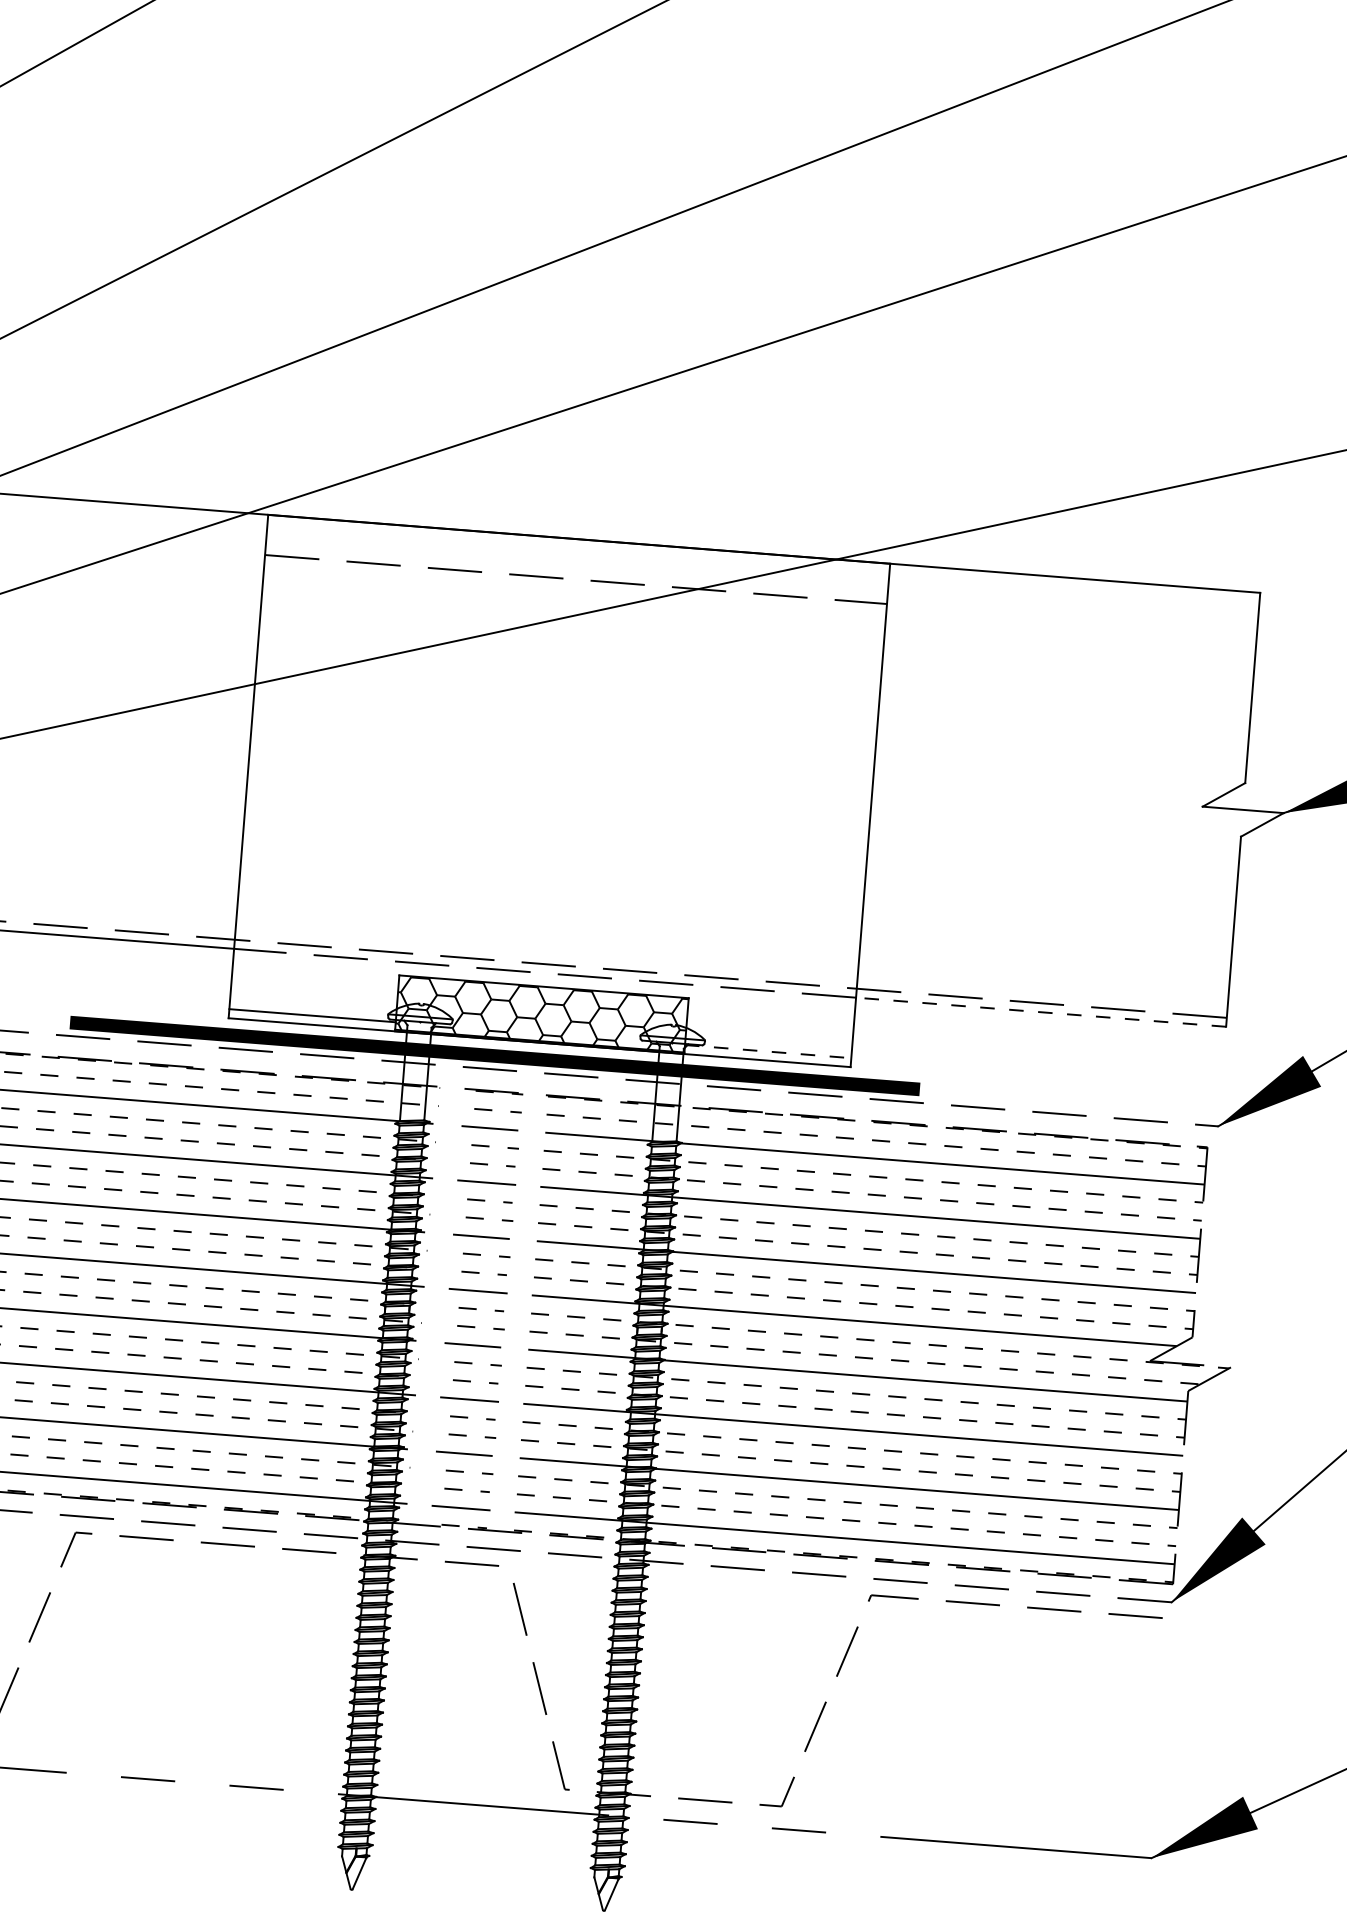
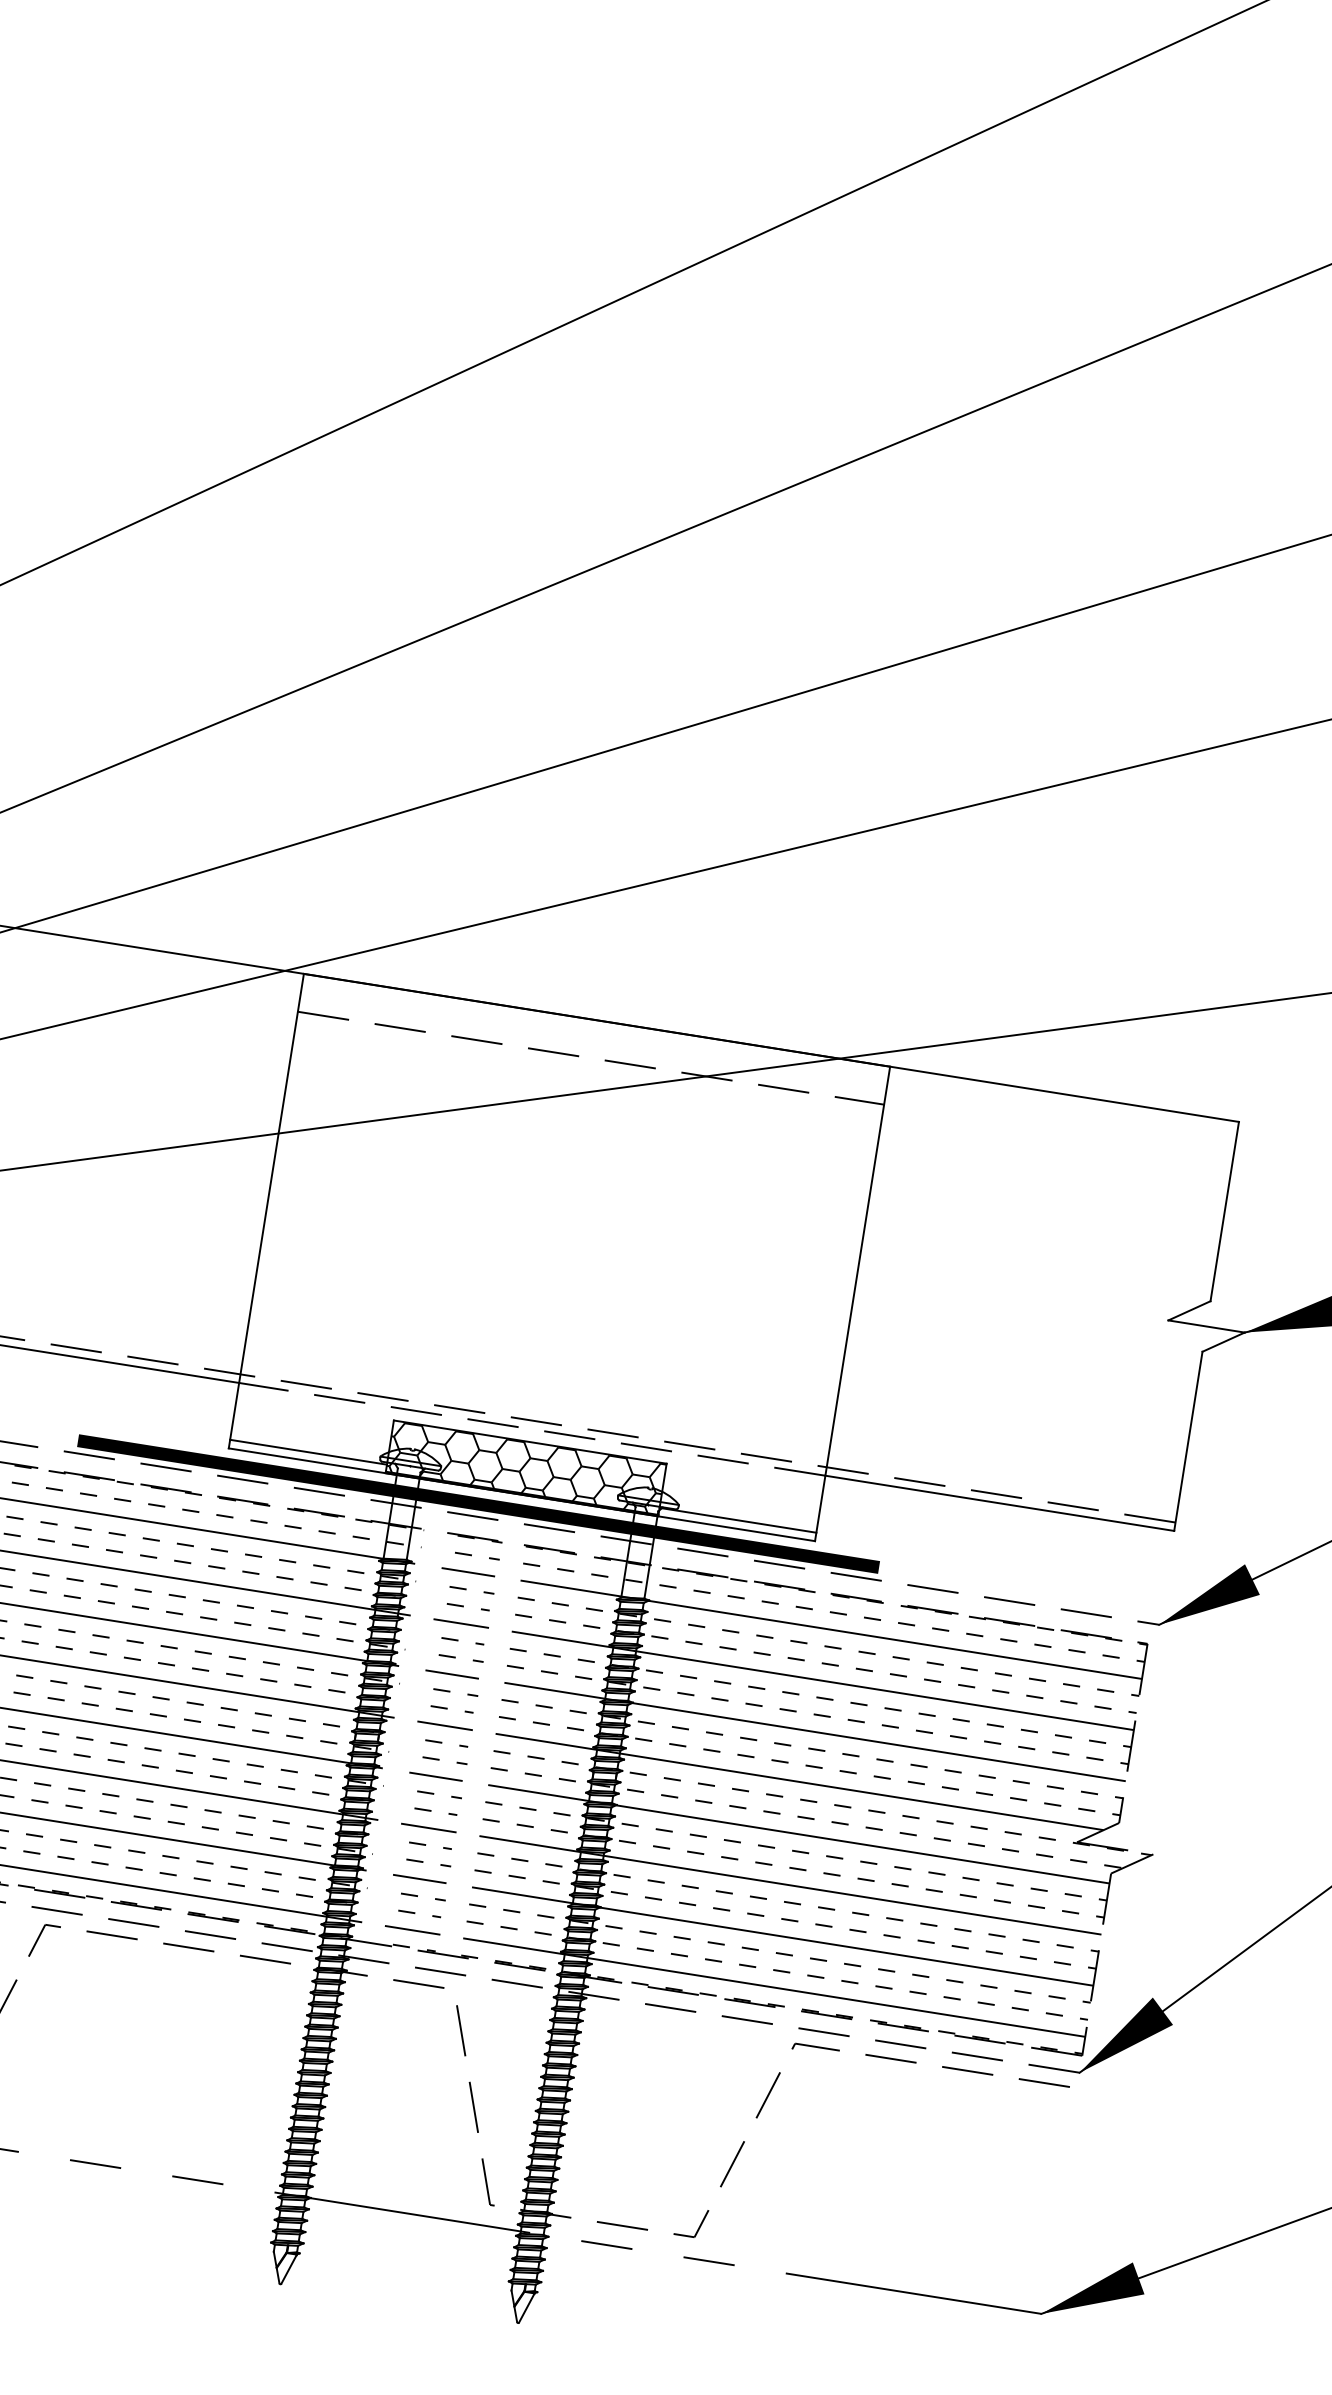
line: (1040, 1012) -> (999, 1503), dashed -> solid
line: (768, 1051) -> (738, 1520), dashed -> solid

